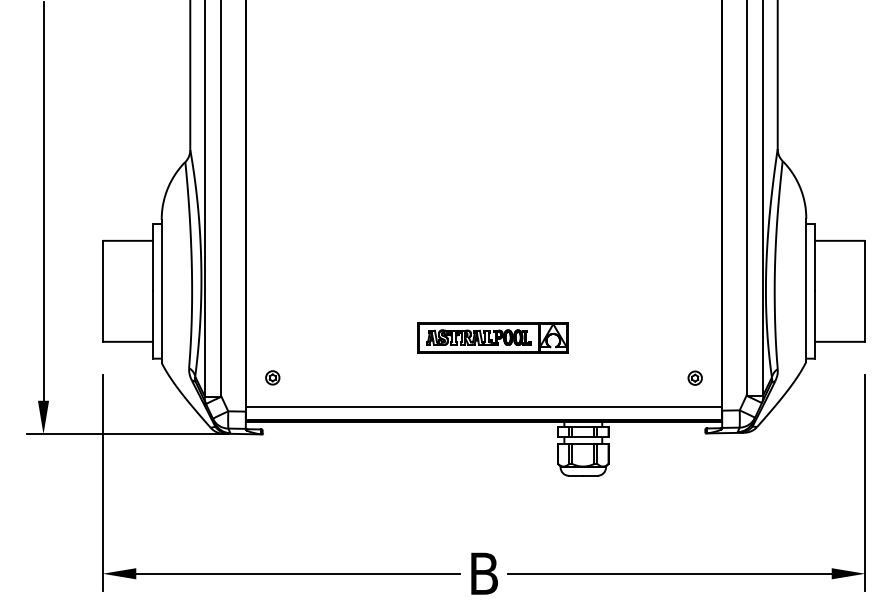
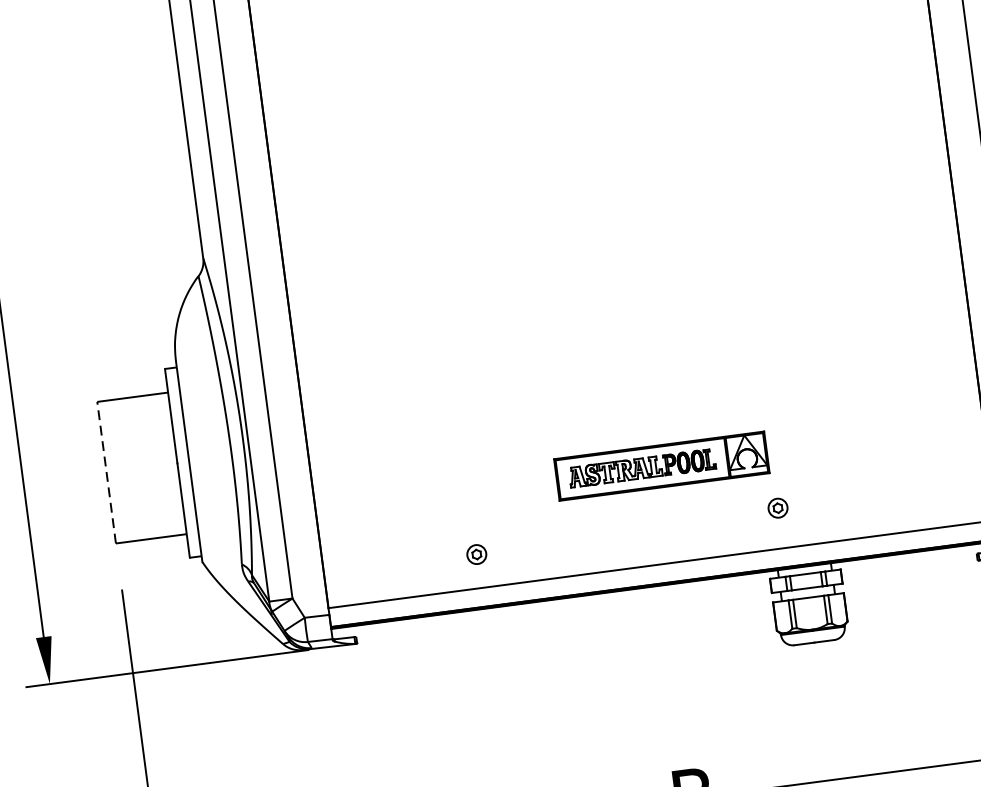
line: (102, 290) -> (106, 471), solid -> dashed
part: (272, 377) -> (476, 554), moved
part: (694, 377) -> (776, 507), moved

